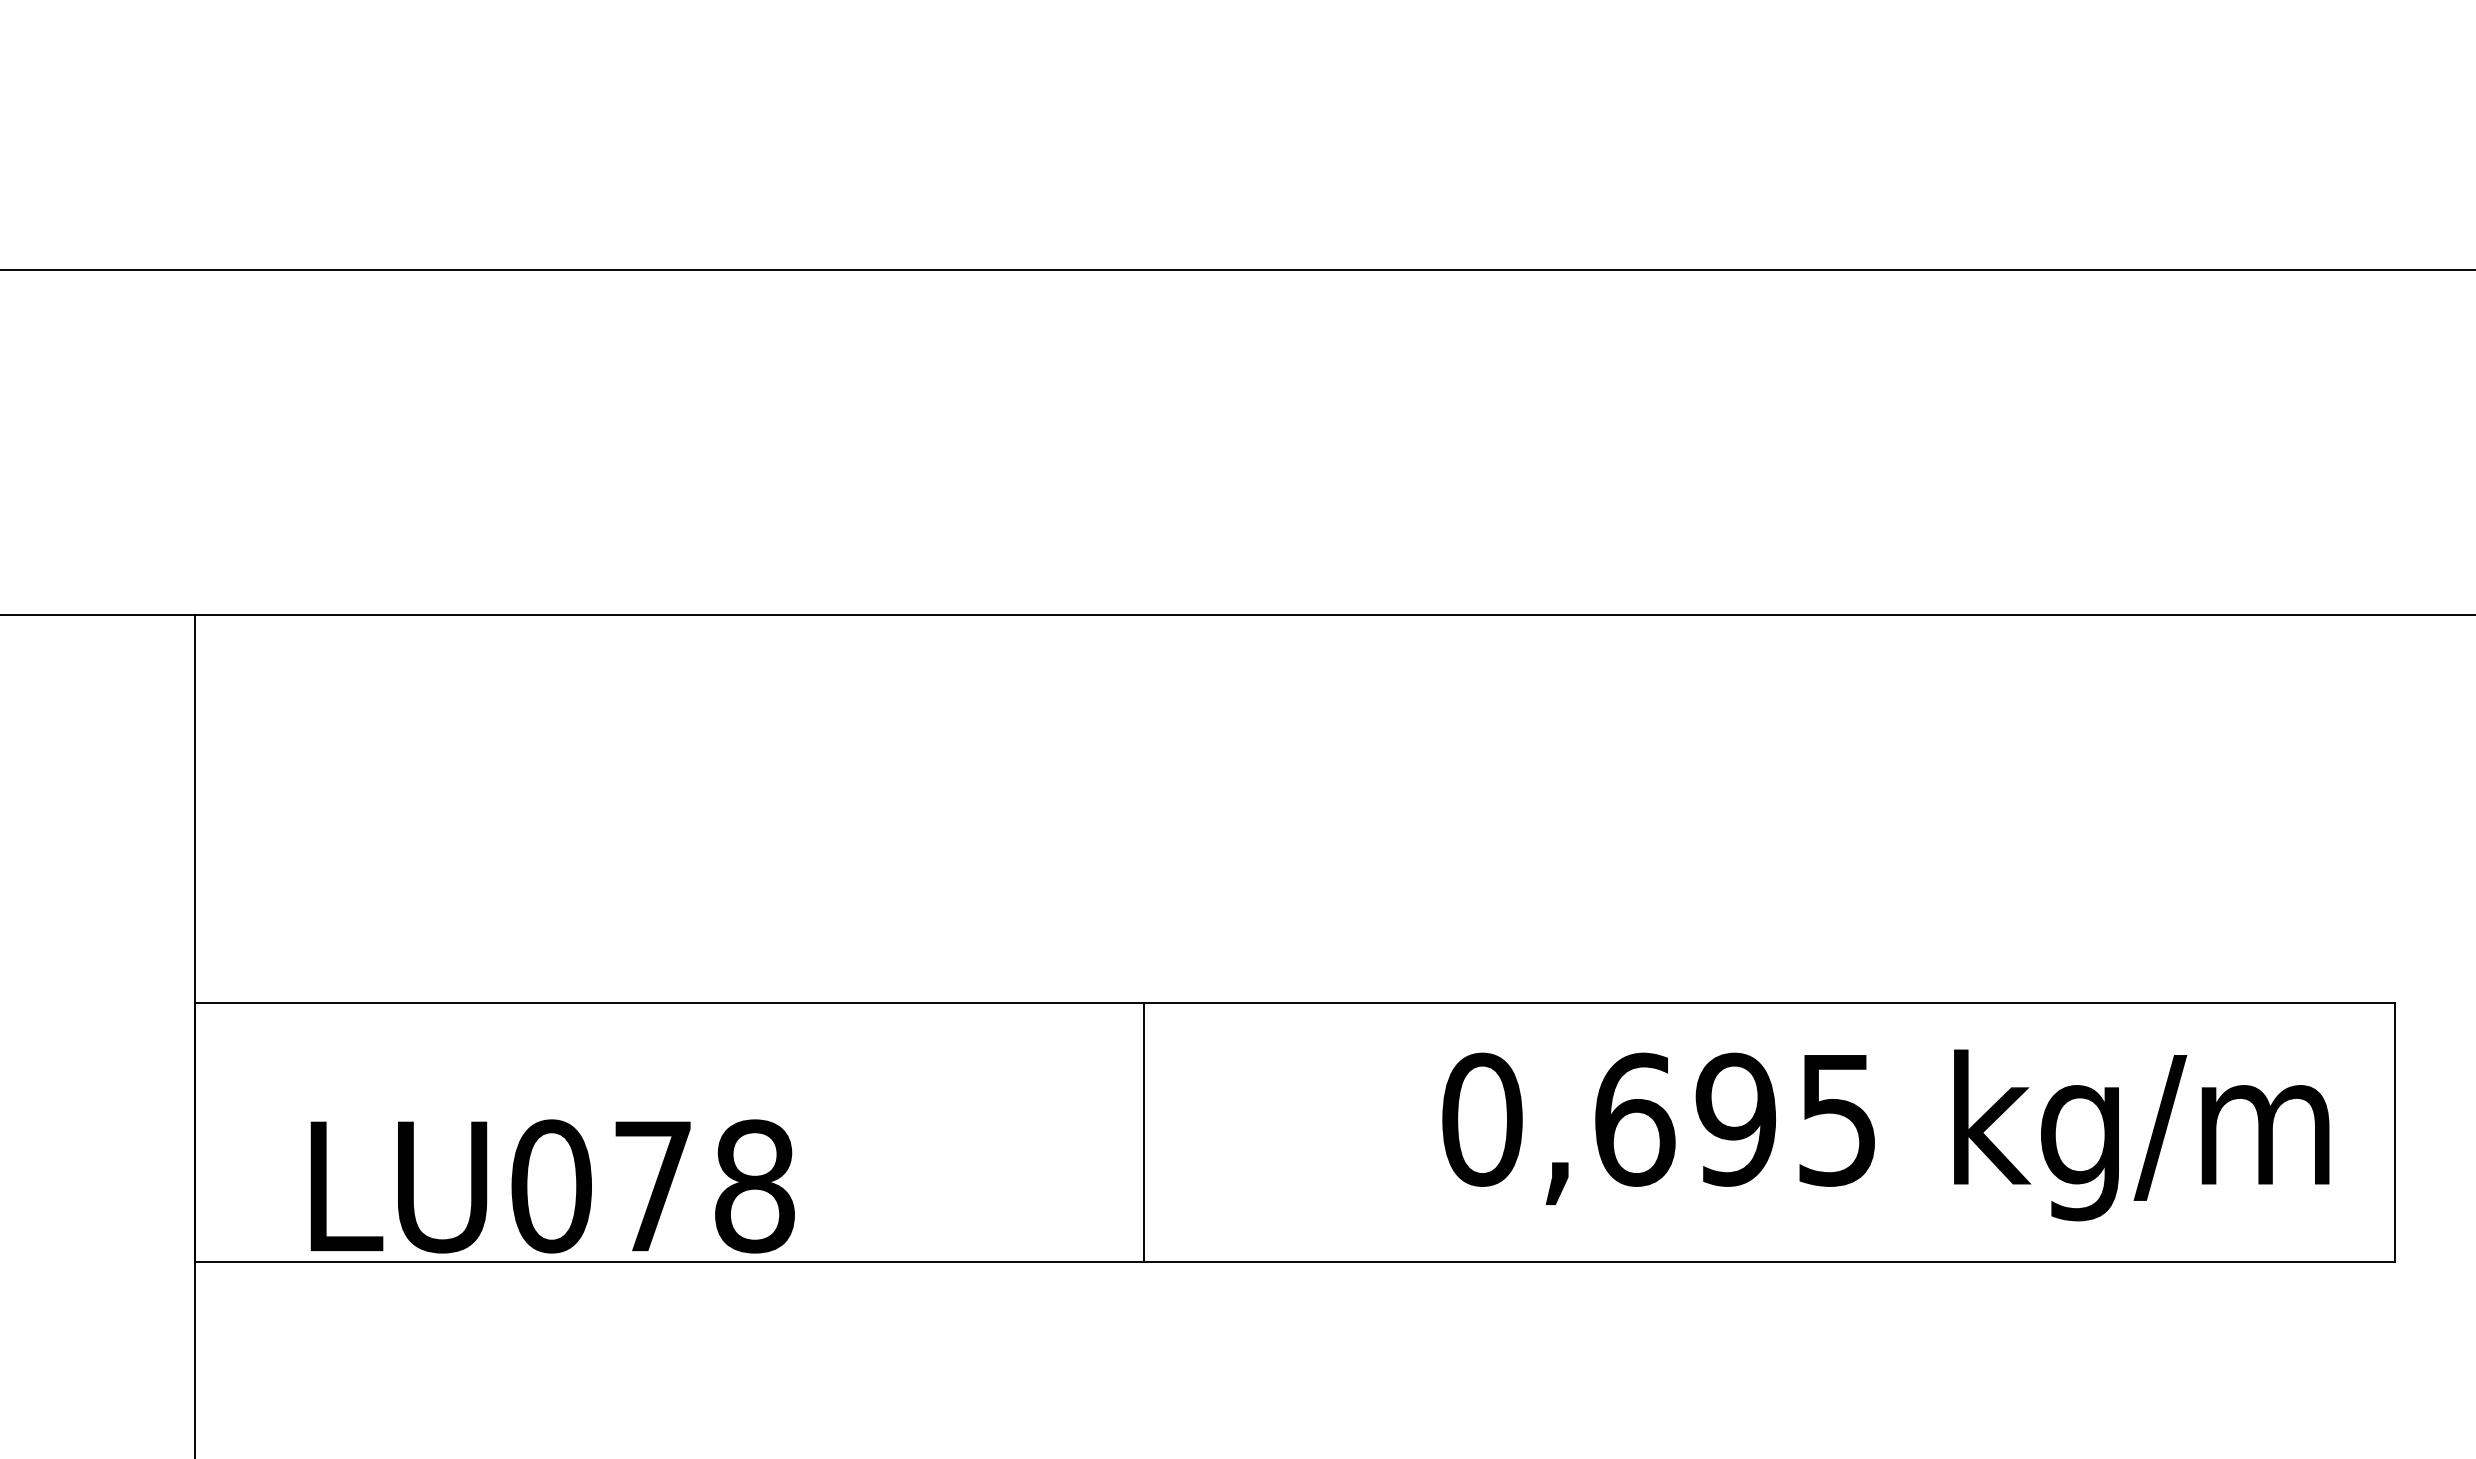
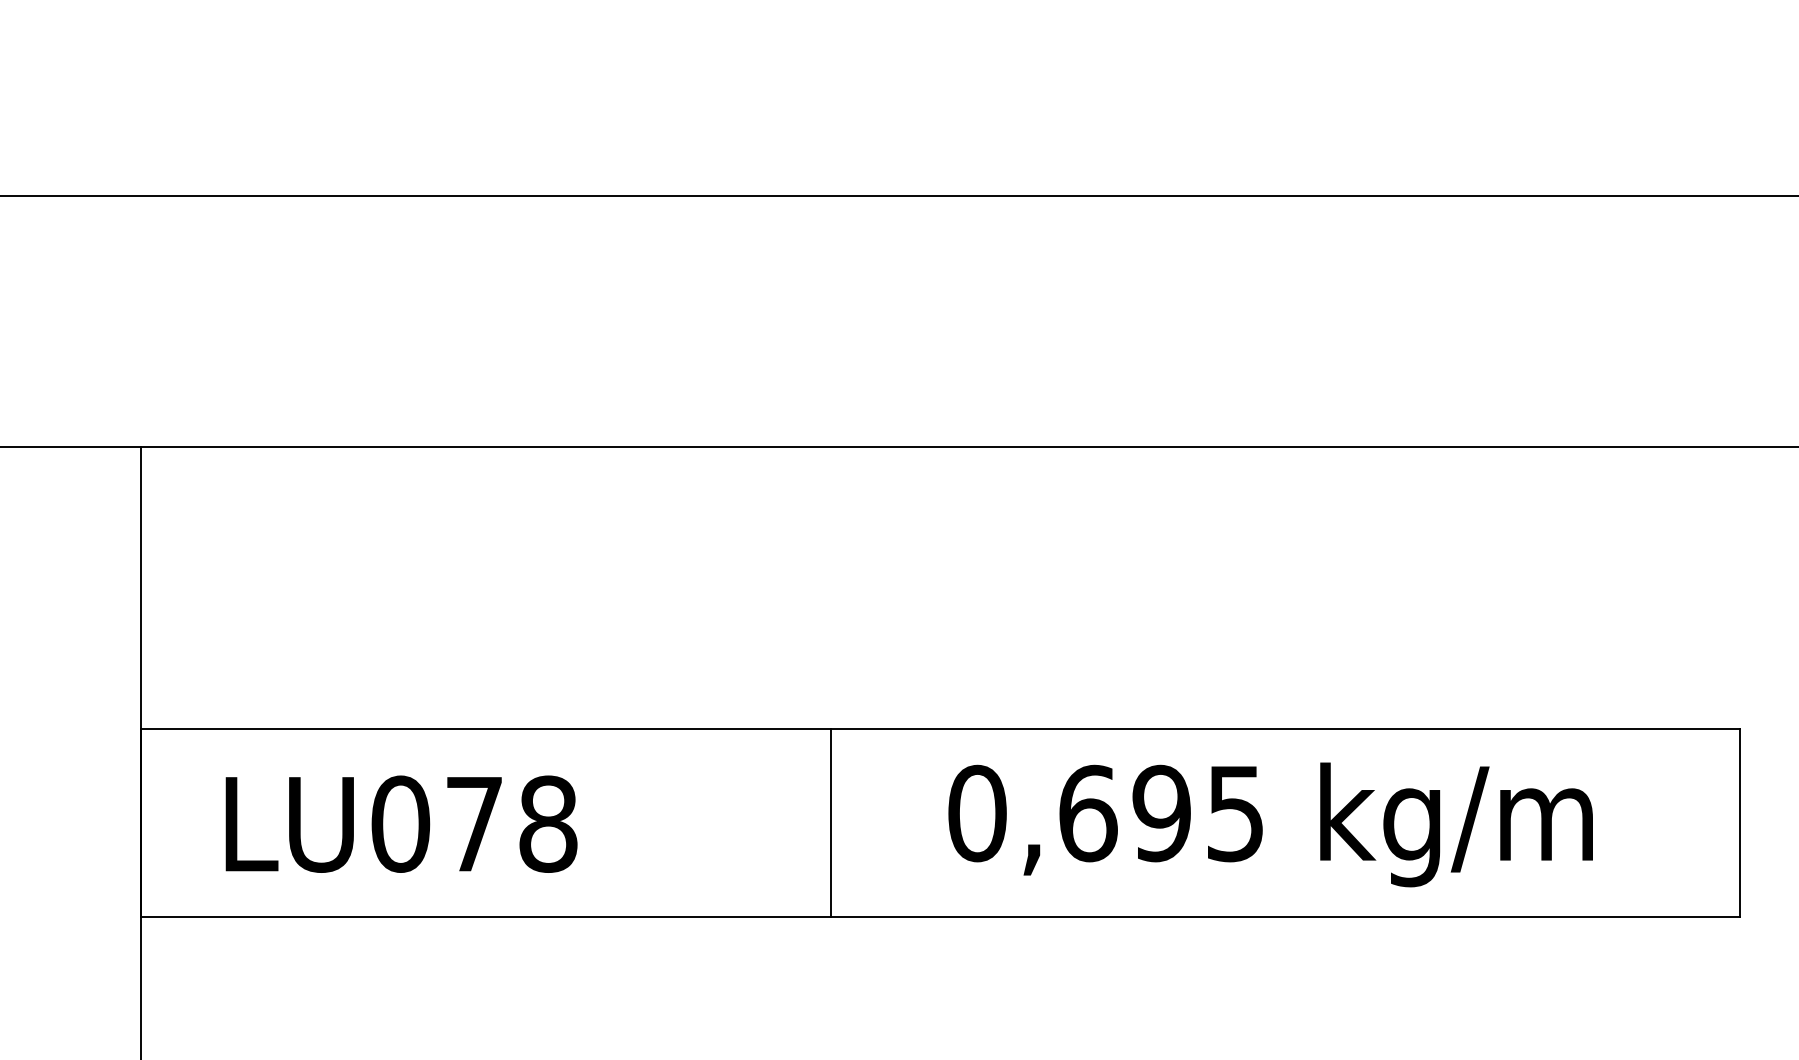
text: (1885, 1135) -> (1270, 824), moved
text: (552, 1186) -> (401, 824), moved

